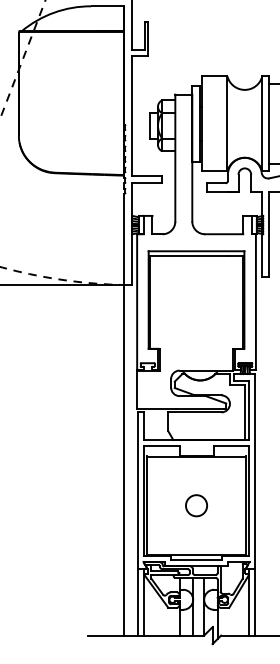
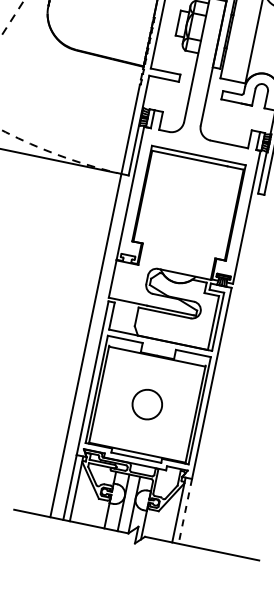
circle: (196, 505) -> (147, 404), size x1.4
line: (255, 602) -> (185, 511), solid -> dashed

